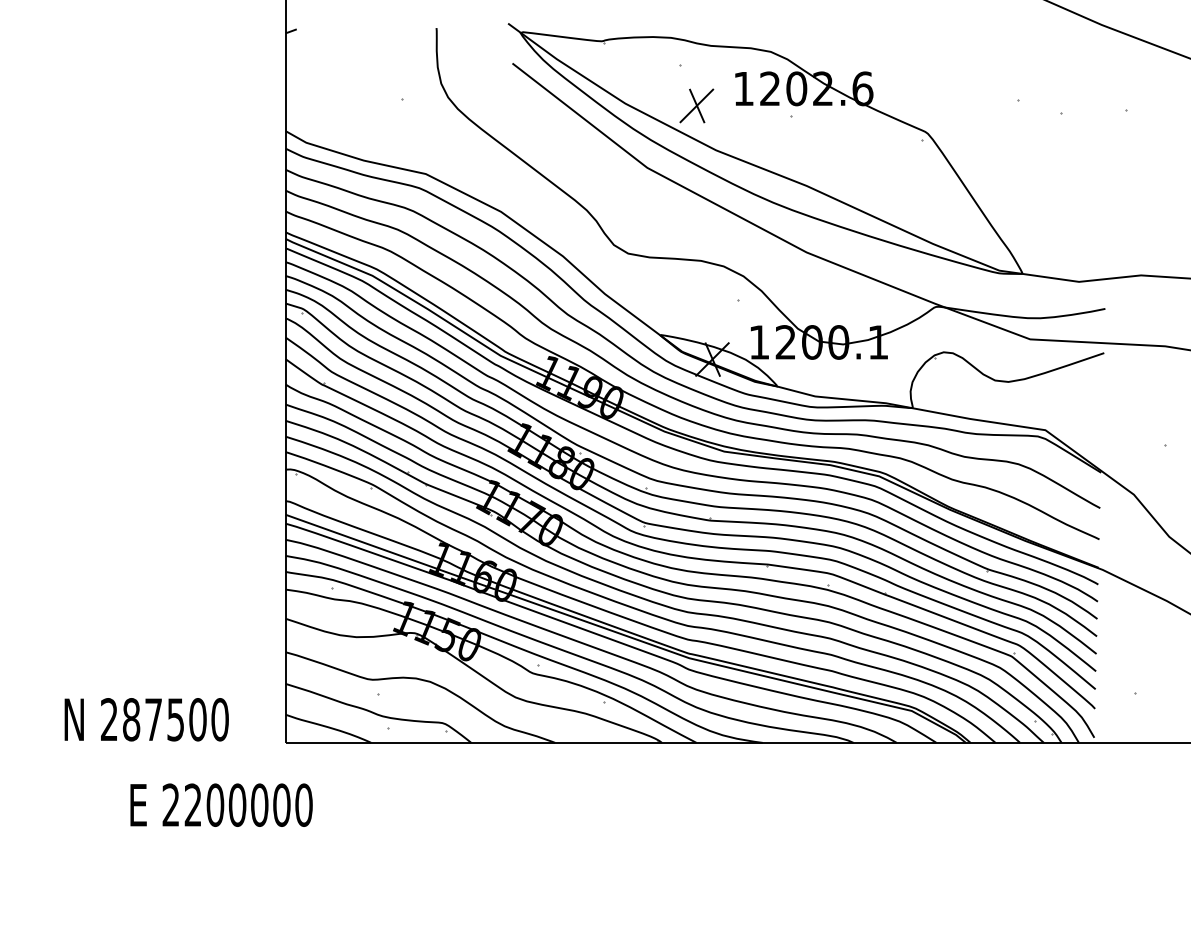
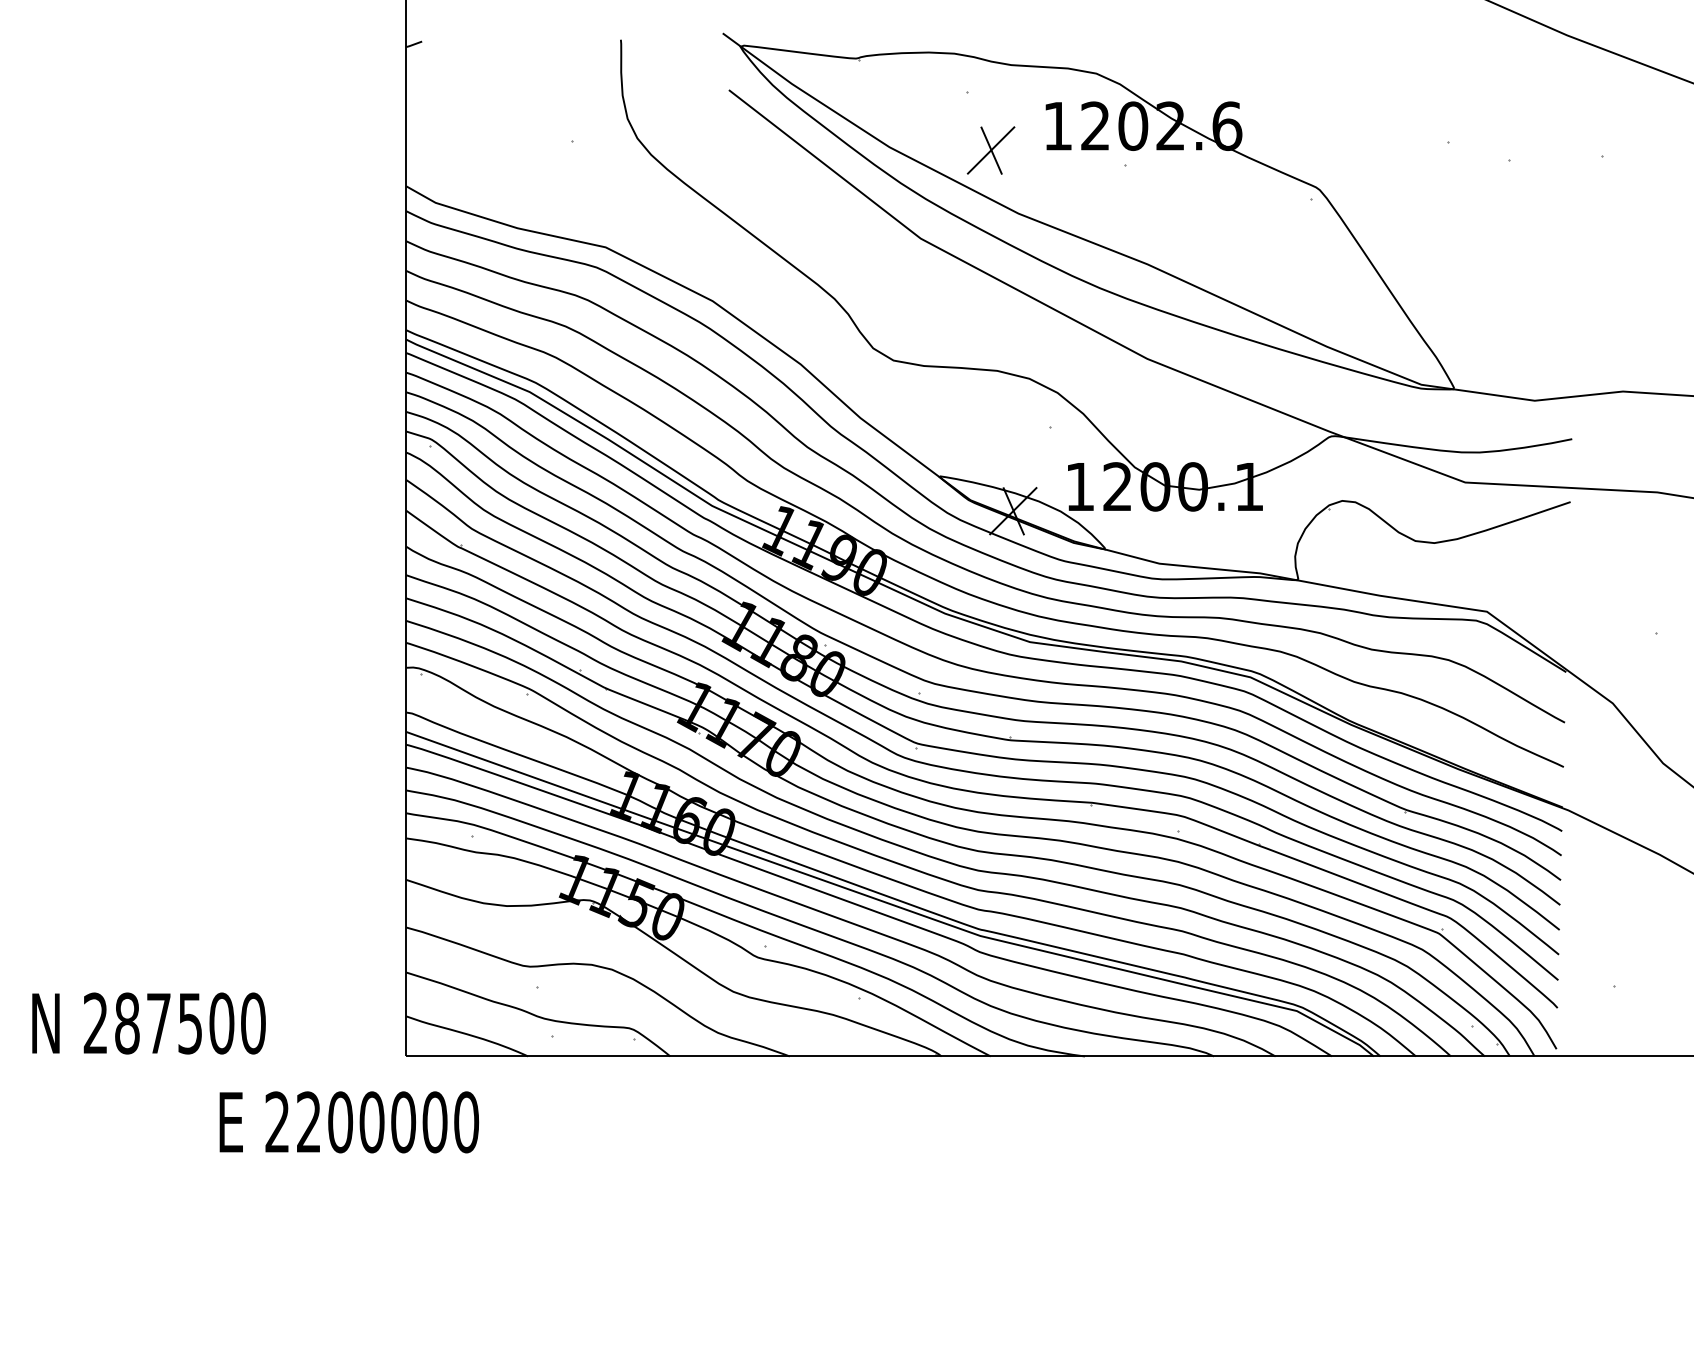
text: (146, 719) -> (148, 1023), moved
text: (221, 804) -> (349, 1121), moved

